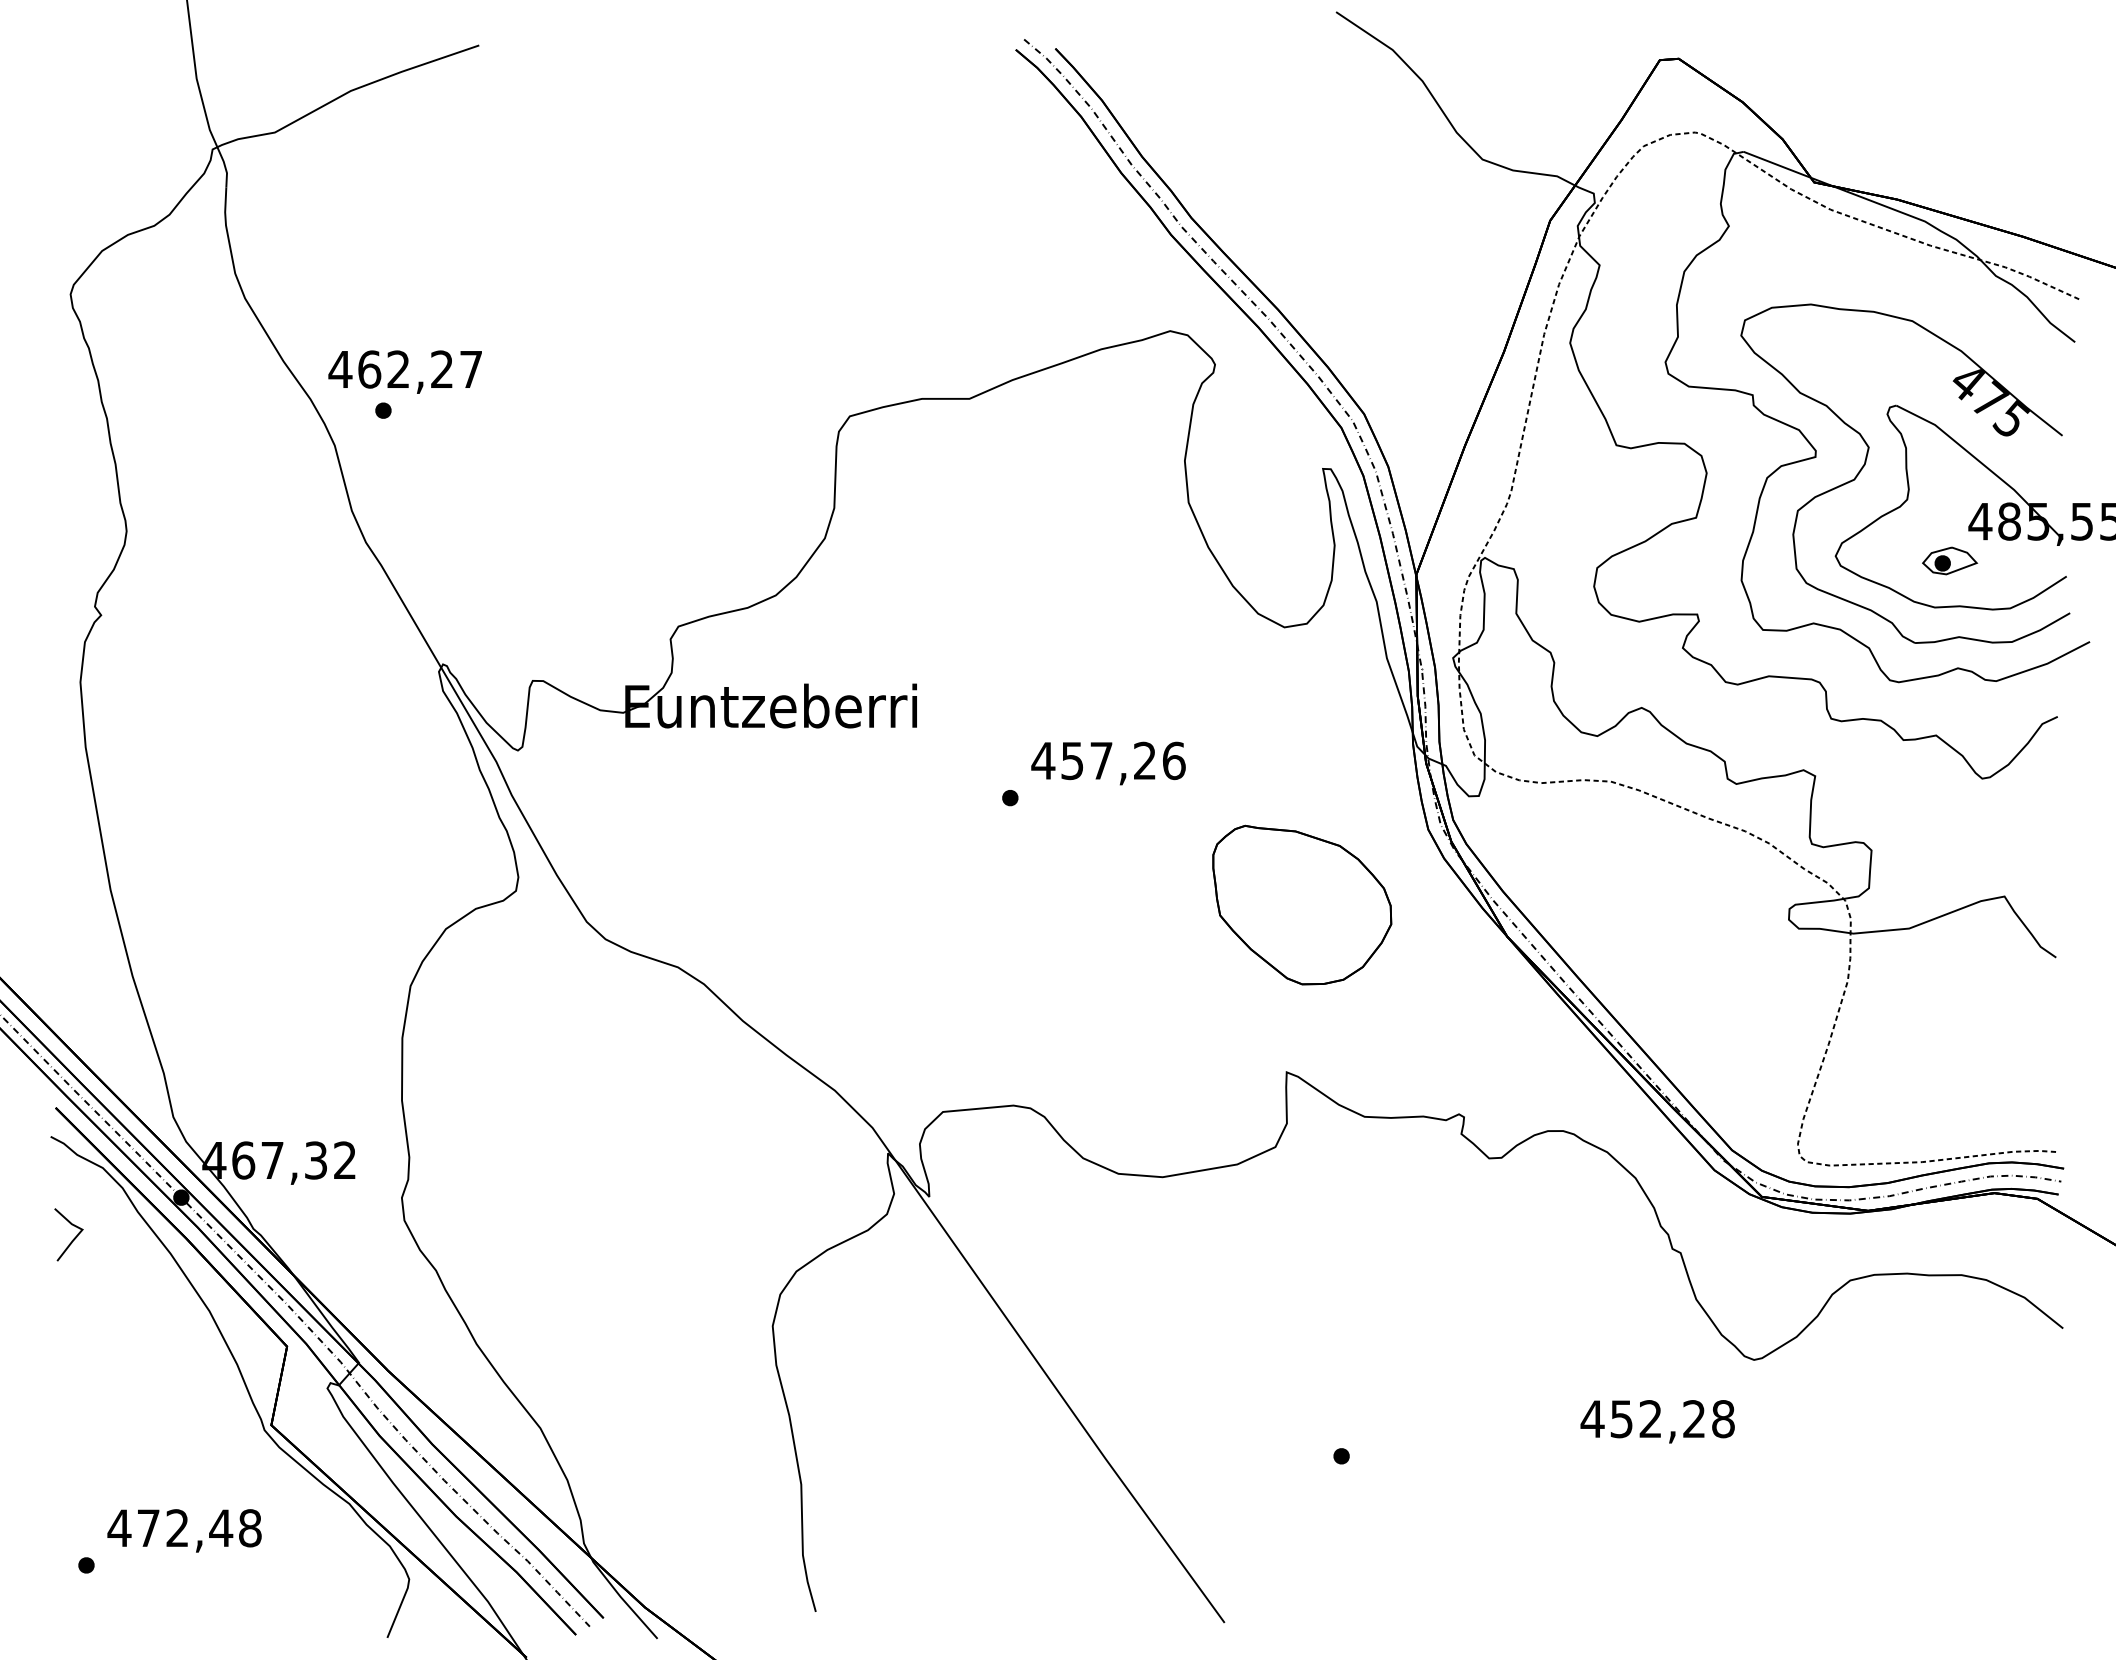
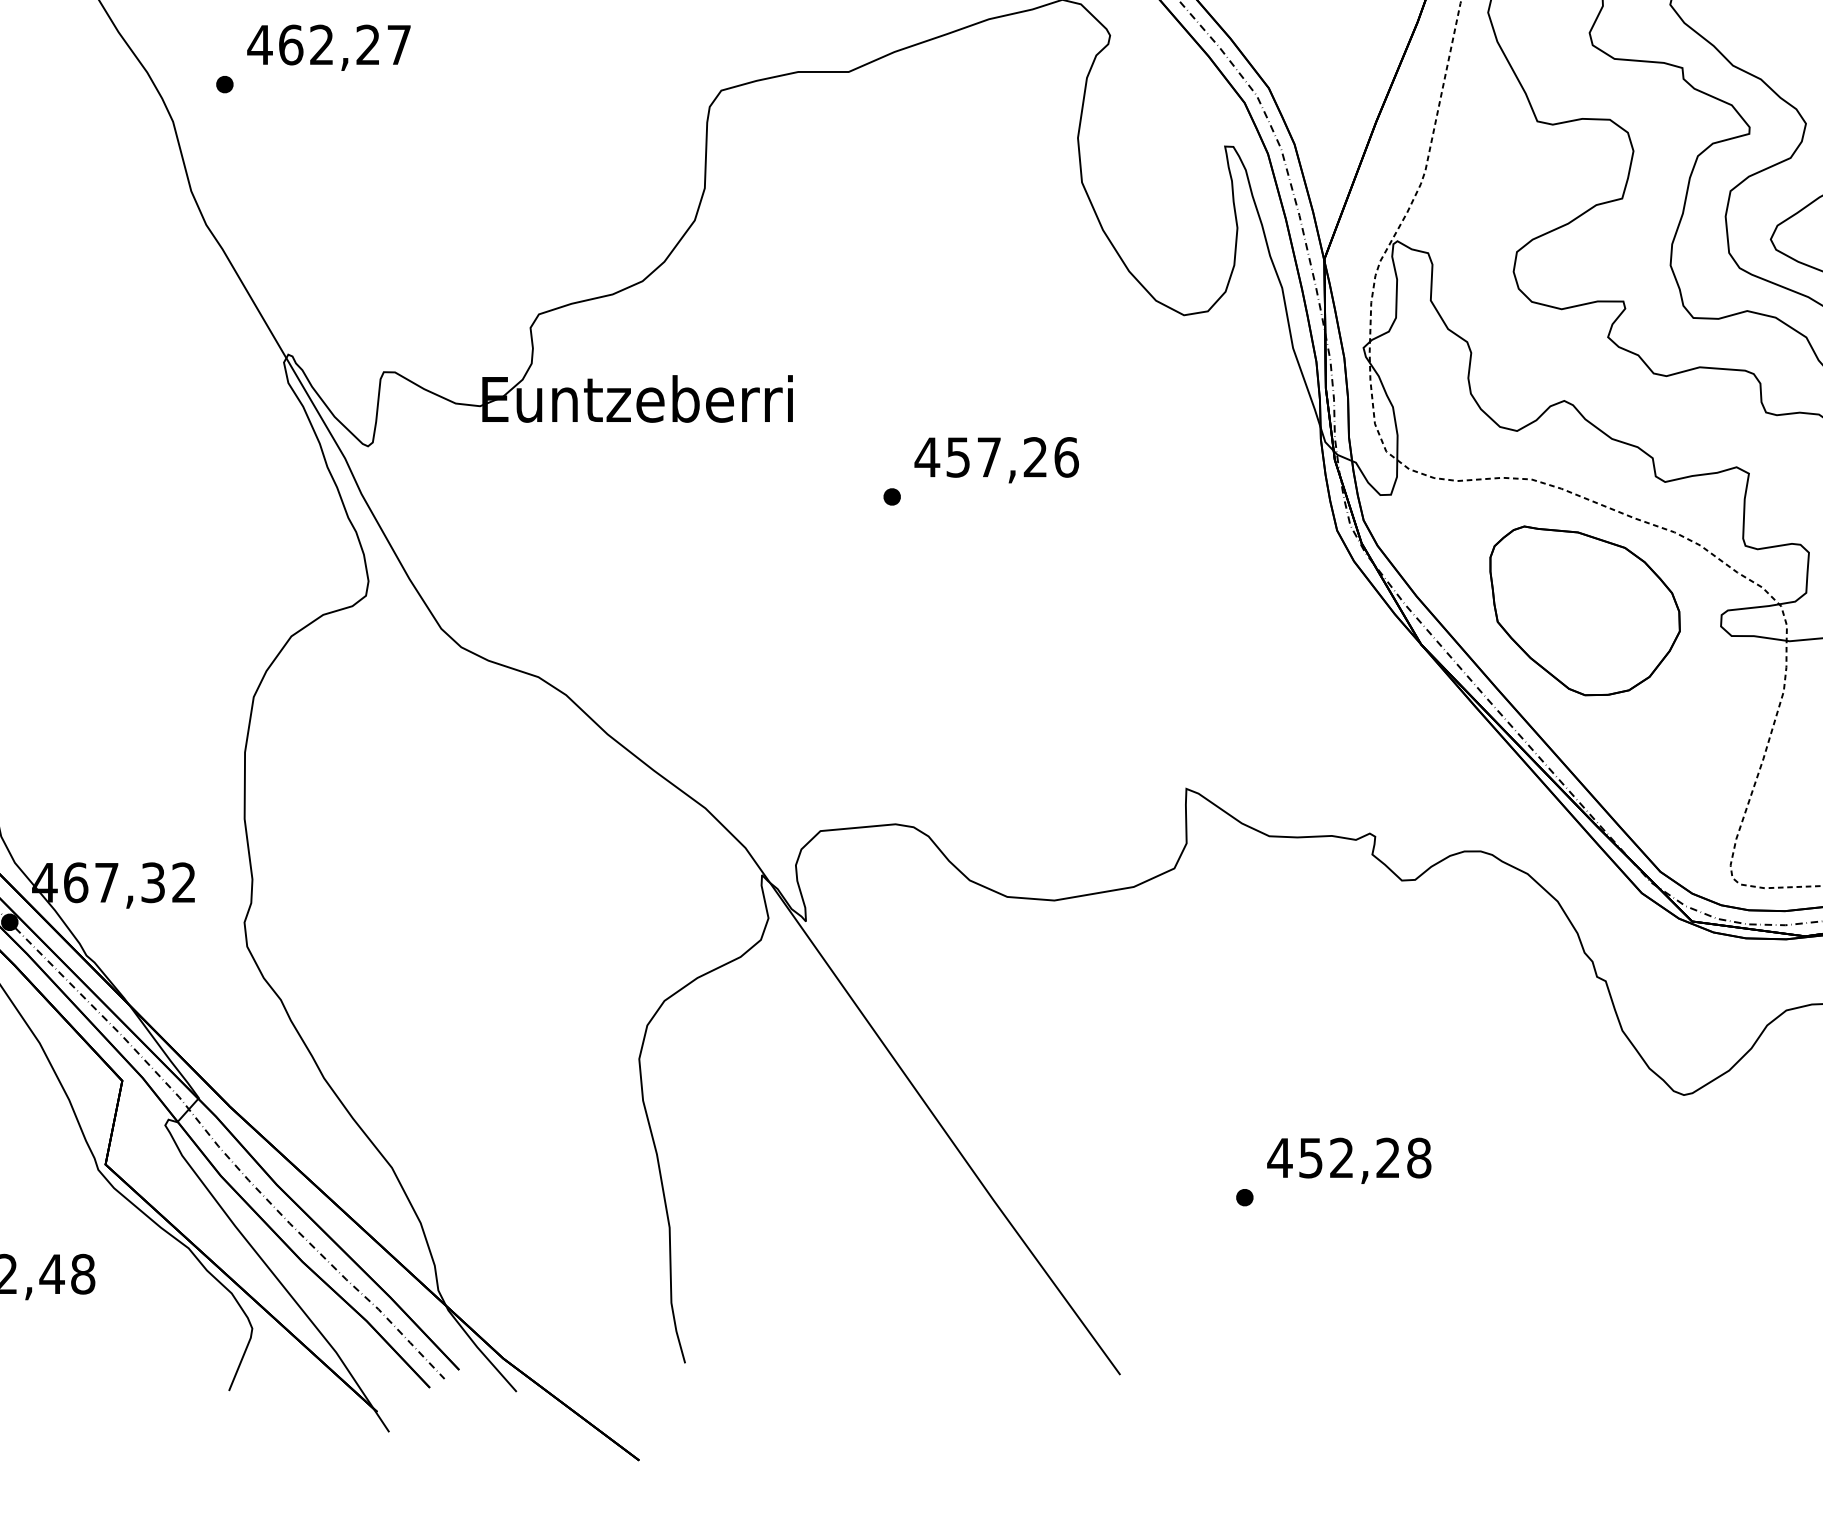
text: (404, 371) -> (328, 47), moved
part: (1302, 904) -> (1585, 610), moved
text: (1657, 1421) -> (1349, 1160), moved

